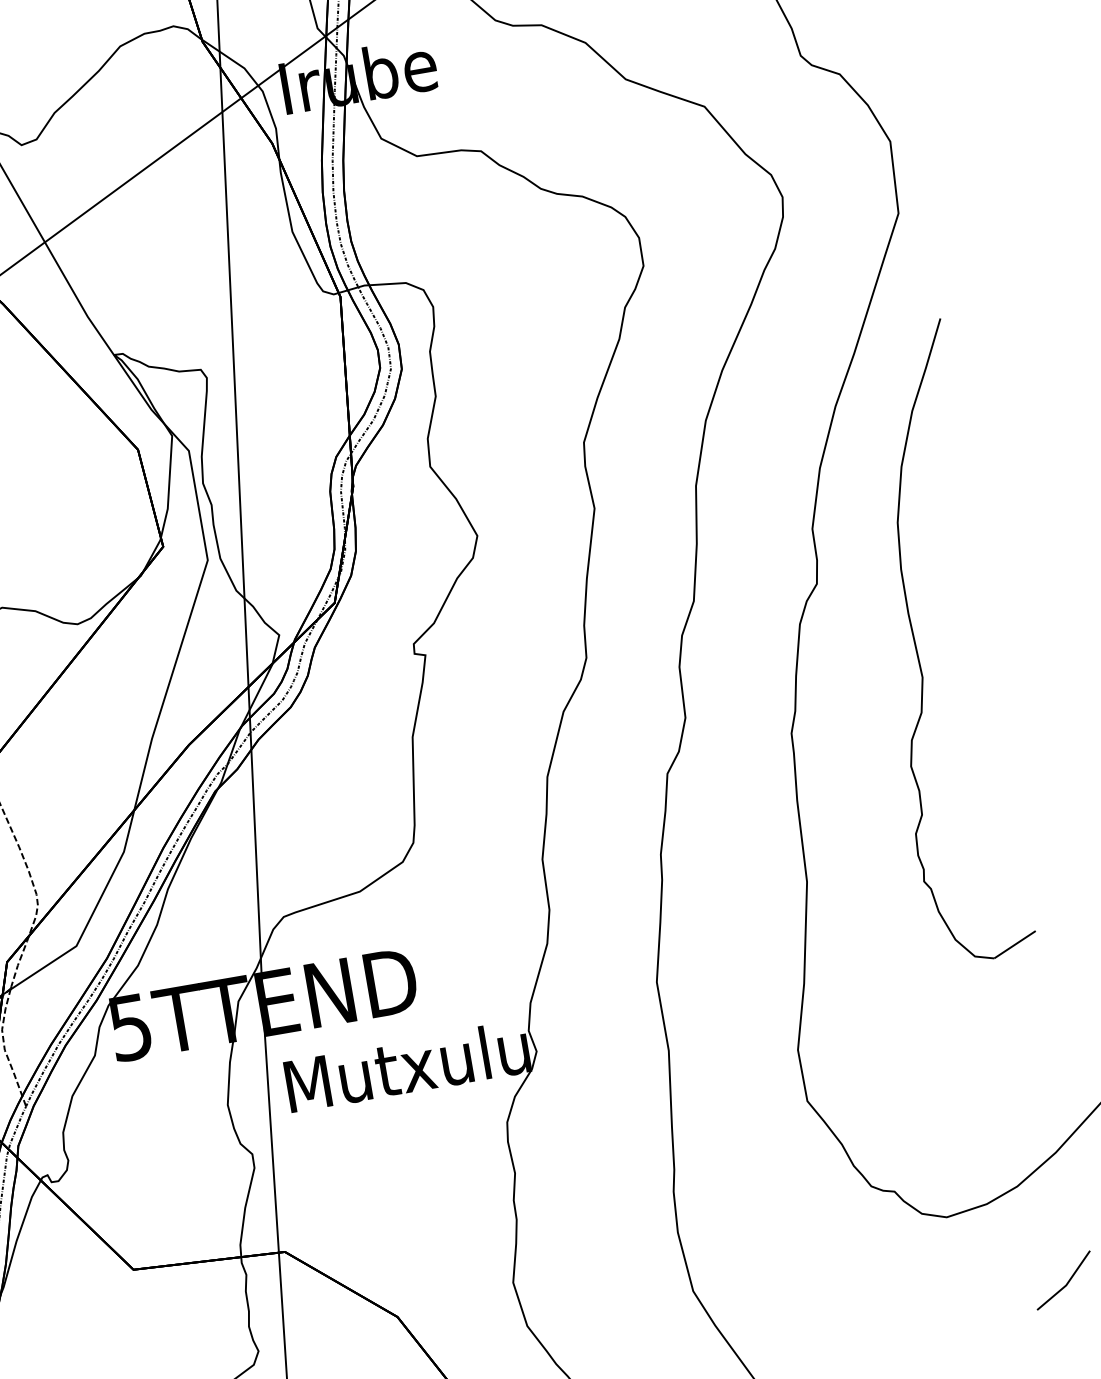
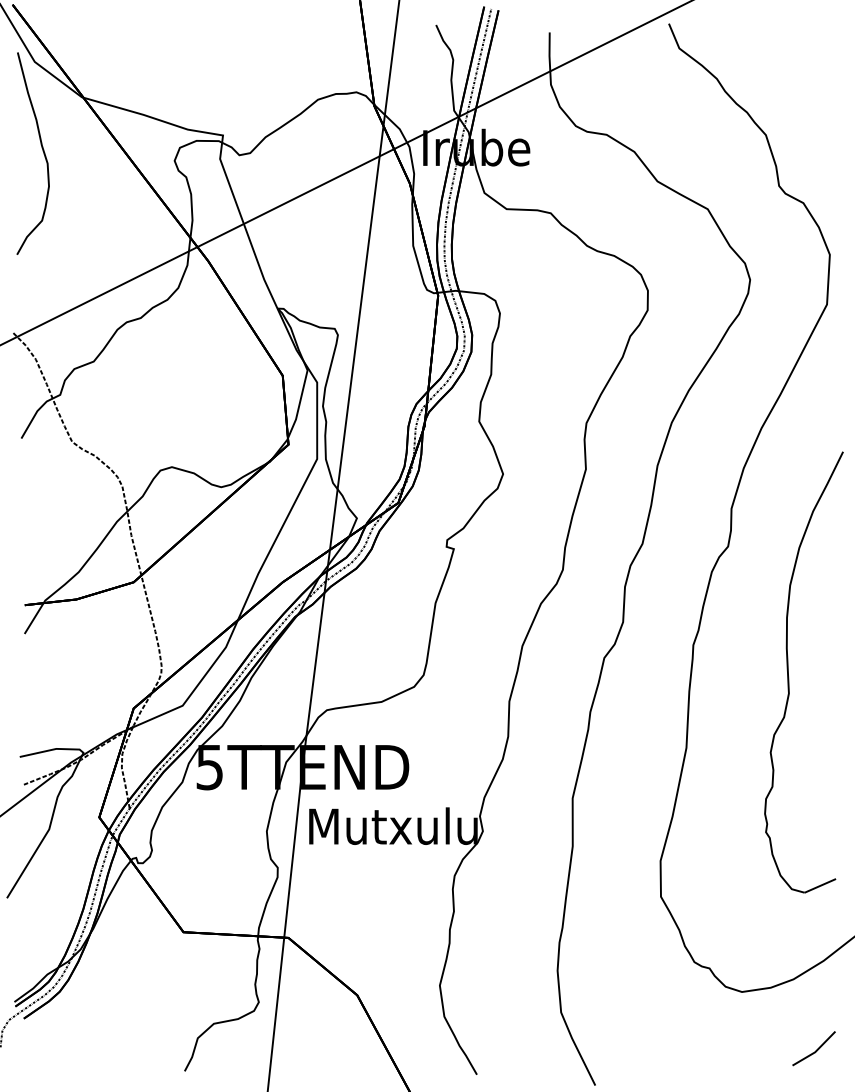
part: (919, 654) -> (789, 677), moved

